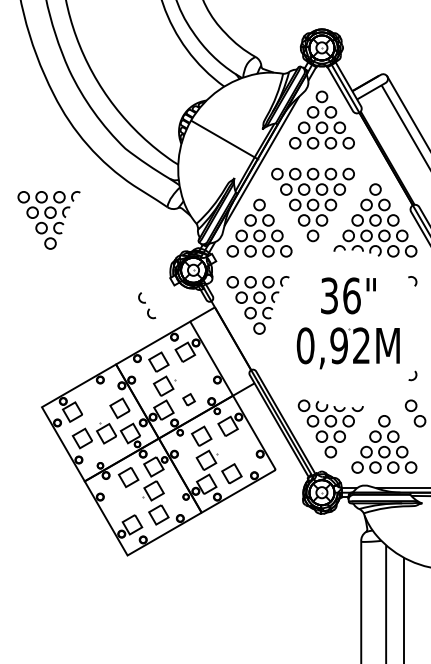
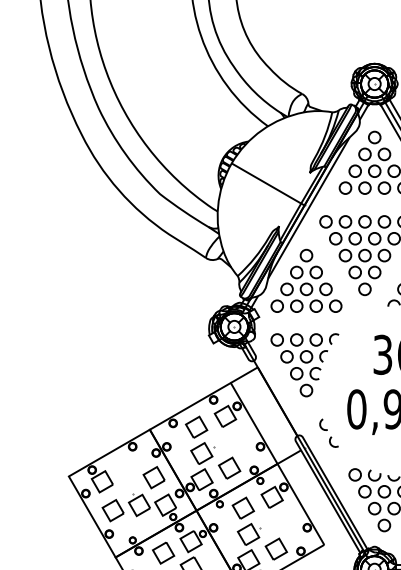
part: (48, 220) -> (76, 272), removed
part: (147, 305) -> (329, 433), moved
part: (188, 399) -> (228, 468), size x1.67

